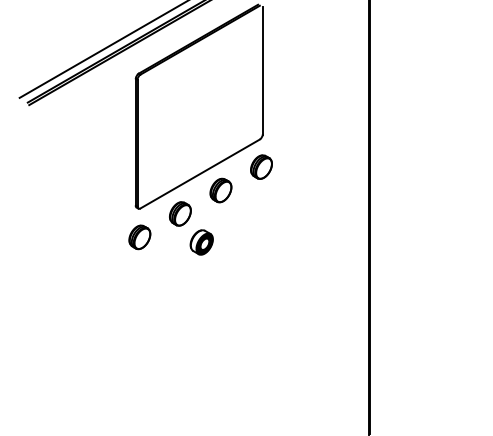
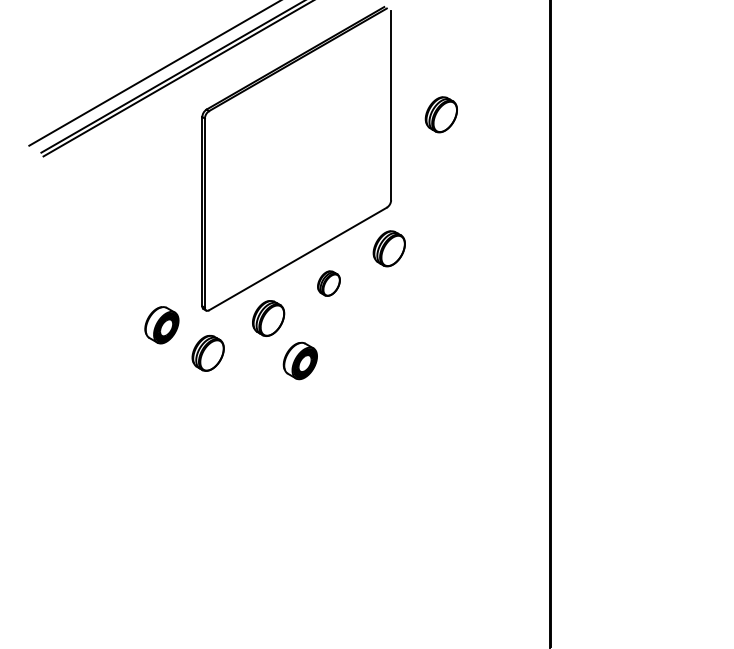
part: (296, 76) -> (441, 113), added
part: (220, 190) -> (328, 283), size x0.7
part: (108, 218) -> (161, 325), added

